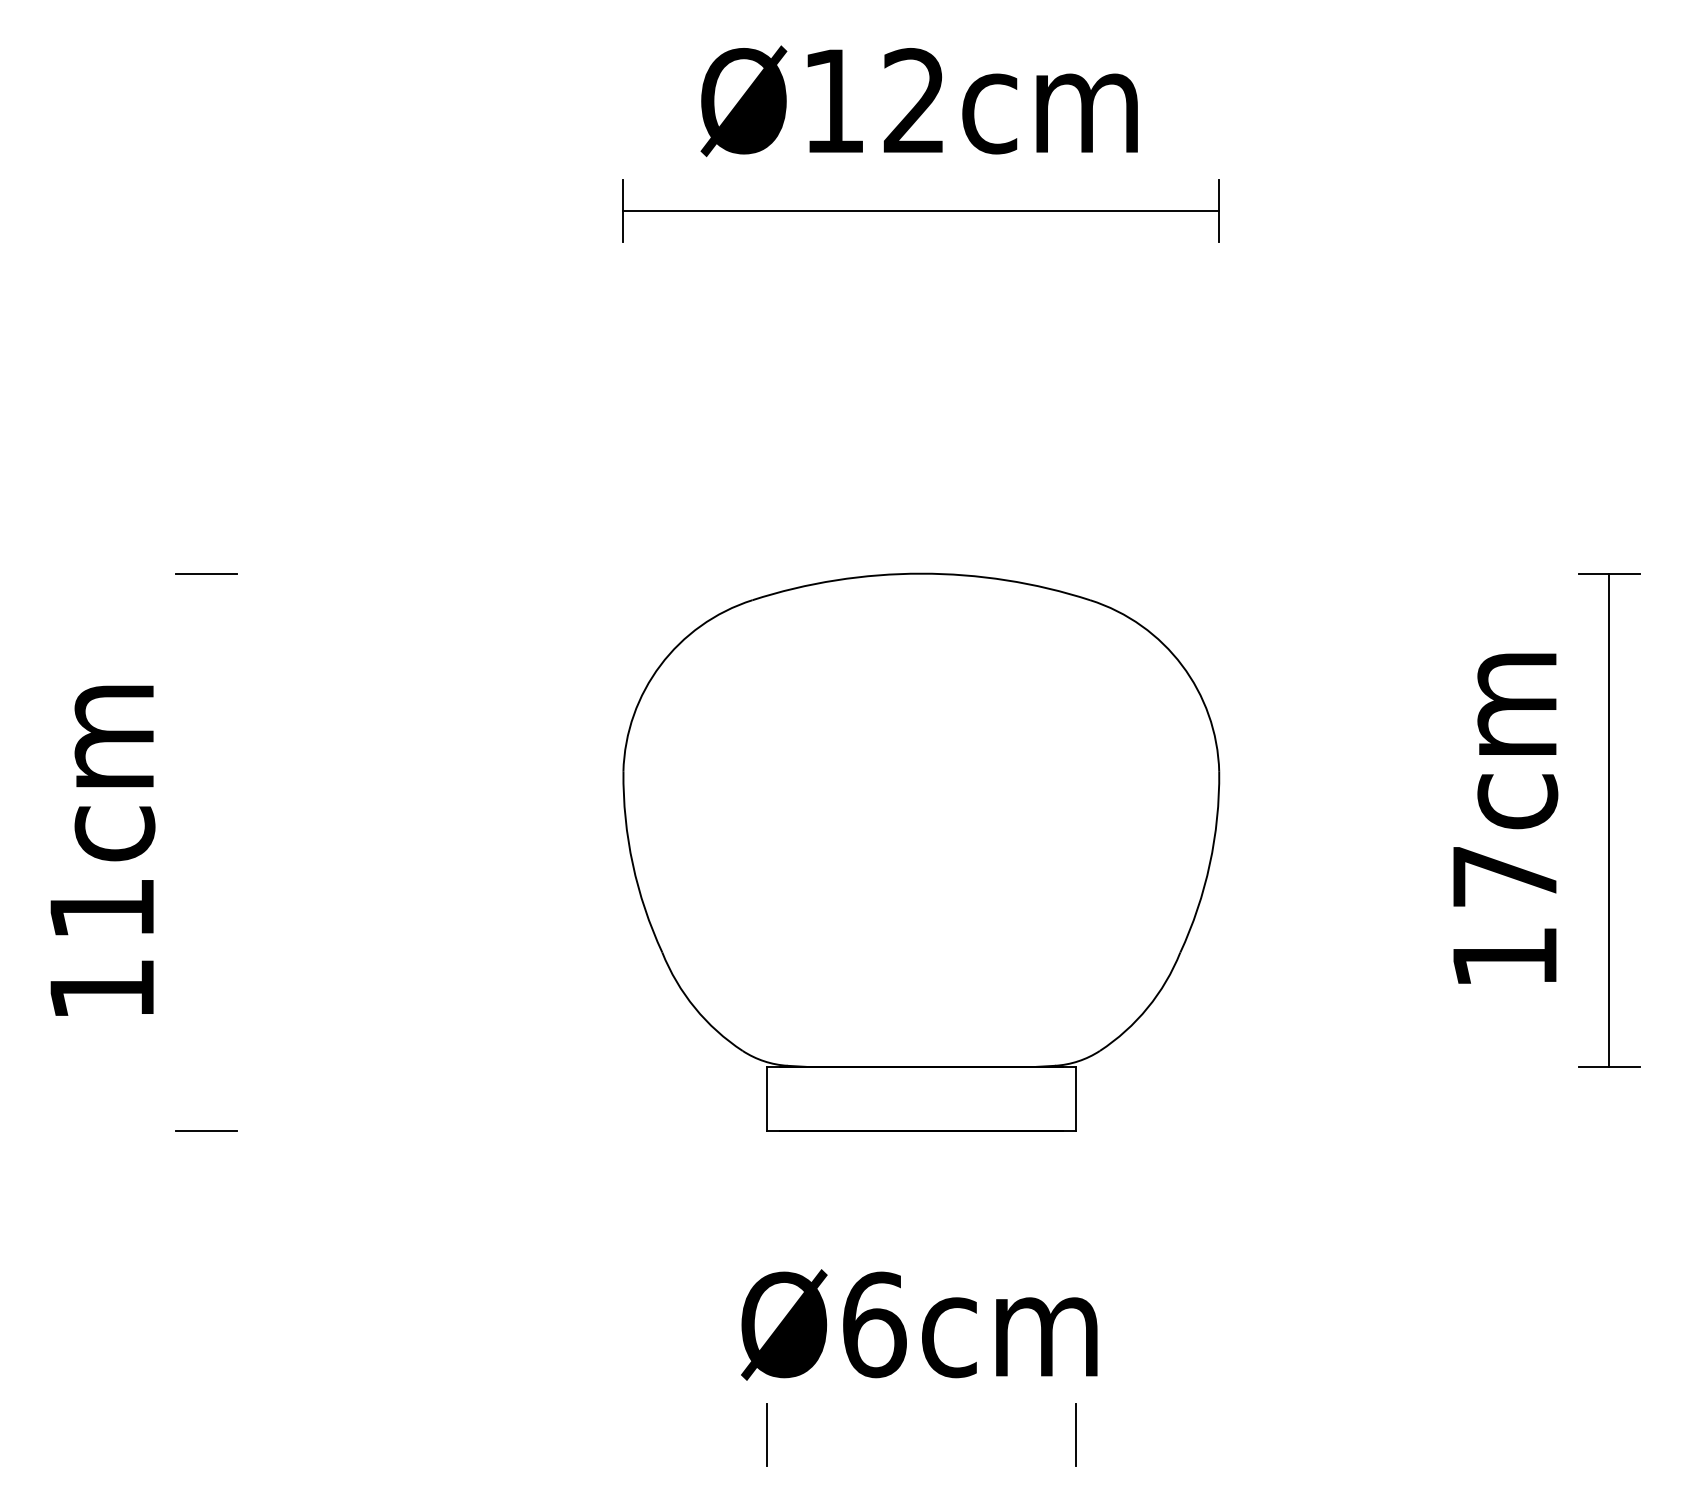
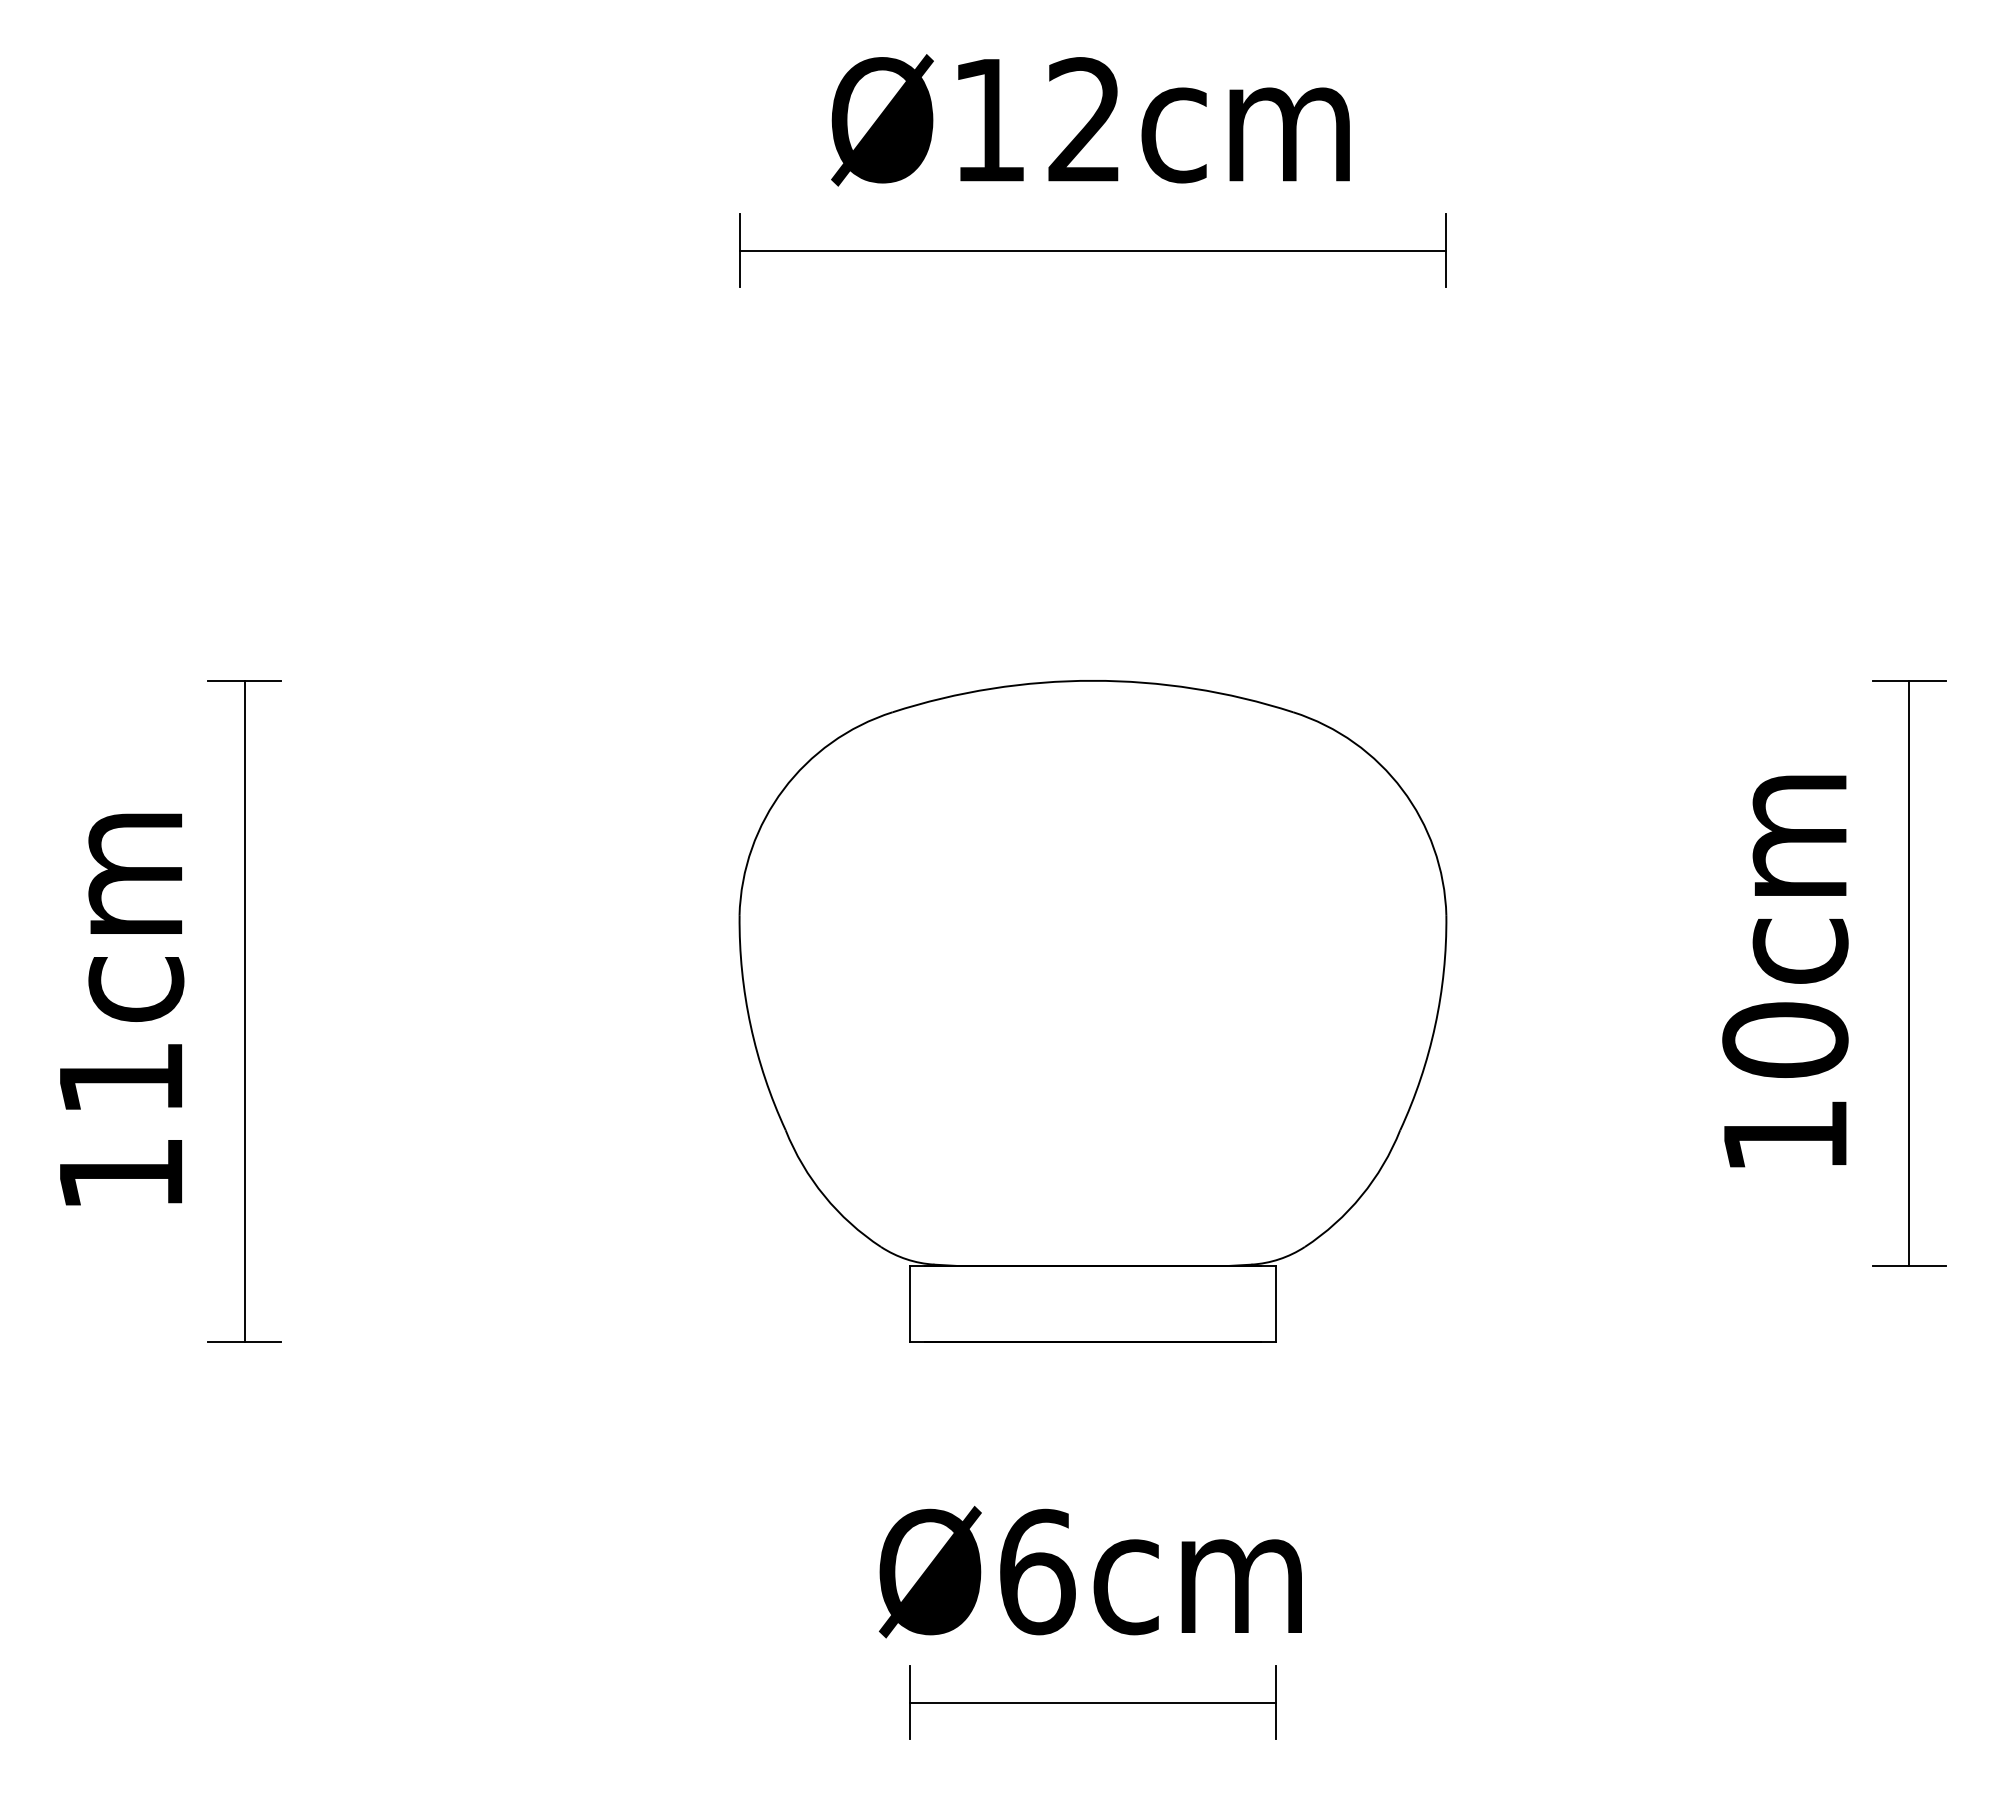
line: (206, 852) -> (244, 1011), added
text: (1505, 876) -> (1785, 1039), 17cm -> 10cm
line: (920, 1434) -> (1092, 1702), added

